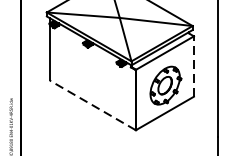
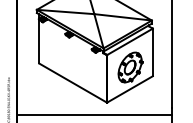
line: (193, 66) -> (152, 52), dashed -> solid
line: (93, 105) -> (73, 83), dashed -> solid
line: (118, 145) -> (93, 114), added

